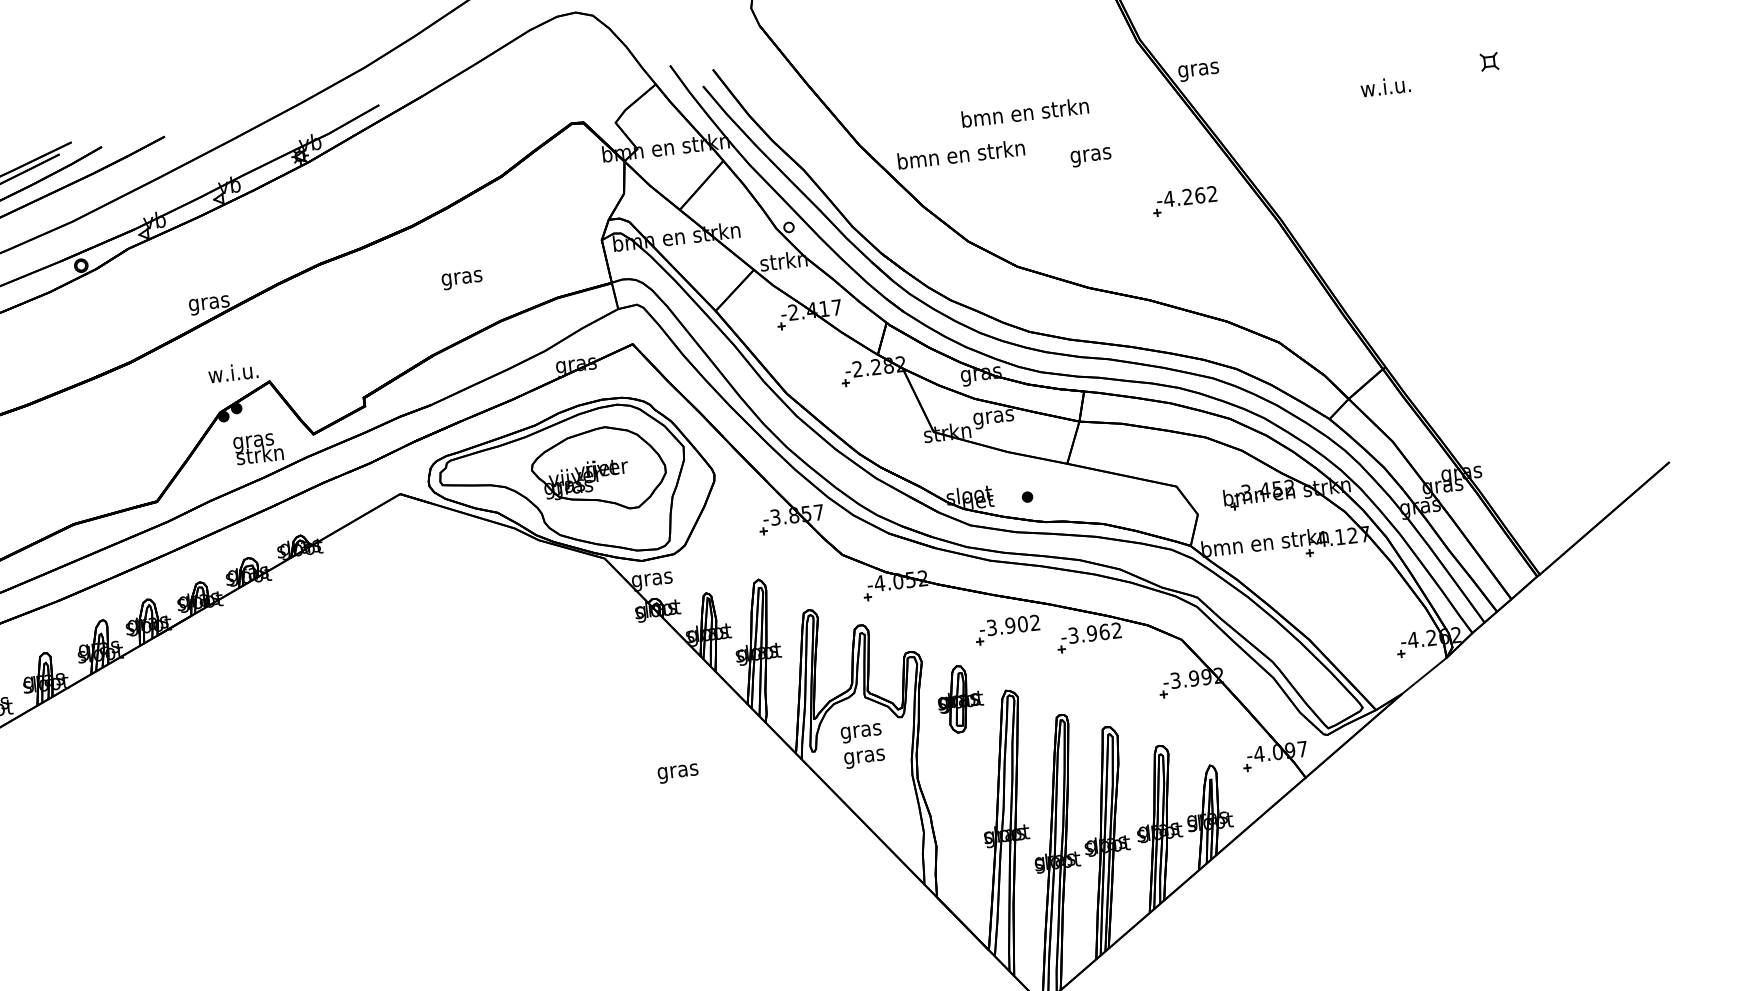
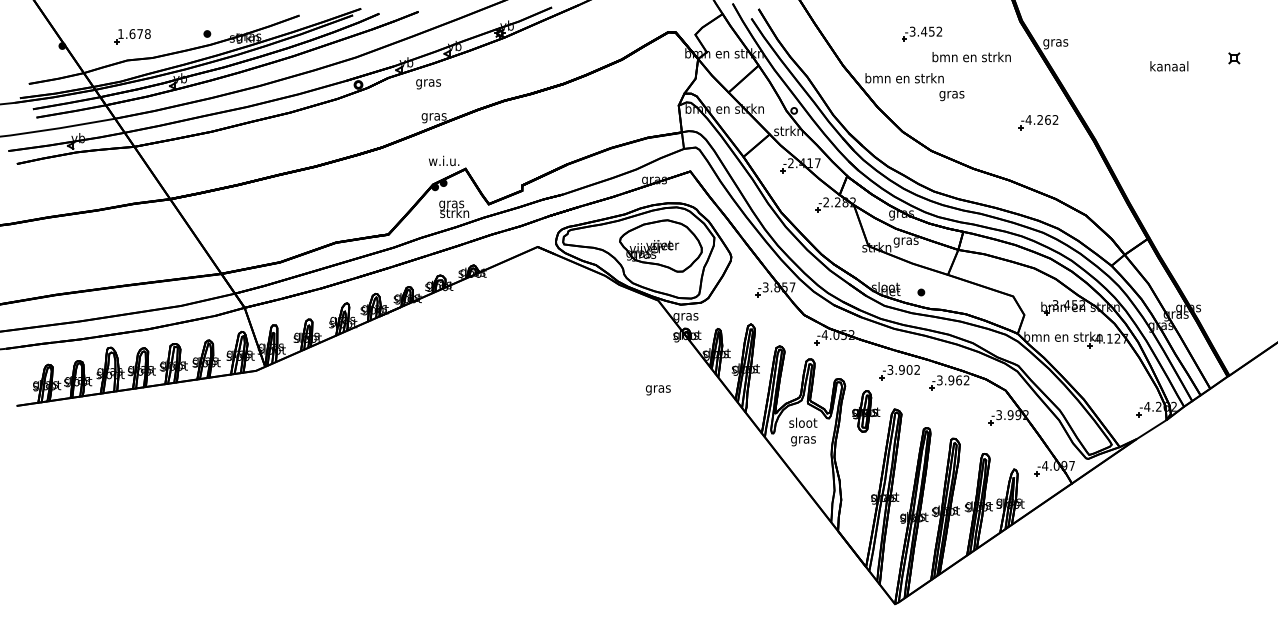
part: (980, 79) -> (921, 33), added
text: (1386, 86) -> (1169, 66), w.i.u. -> kanaal
text: (1024, 113) -> (971, 57), moved
text: (1090, 158) -> (951, 96), moved
text: (462, 280) -> (428, 84), moved
text: (861, 730) -> (803, 423), gras -> sloot
text: (678, 773) -> (658, 390), moved

